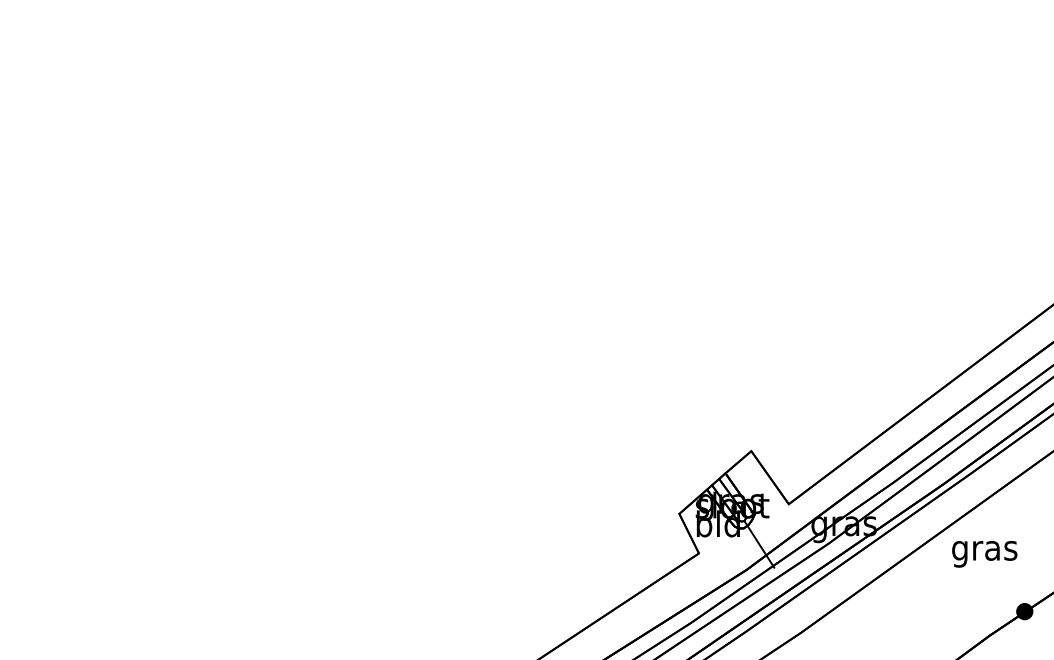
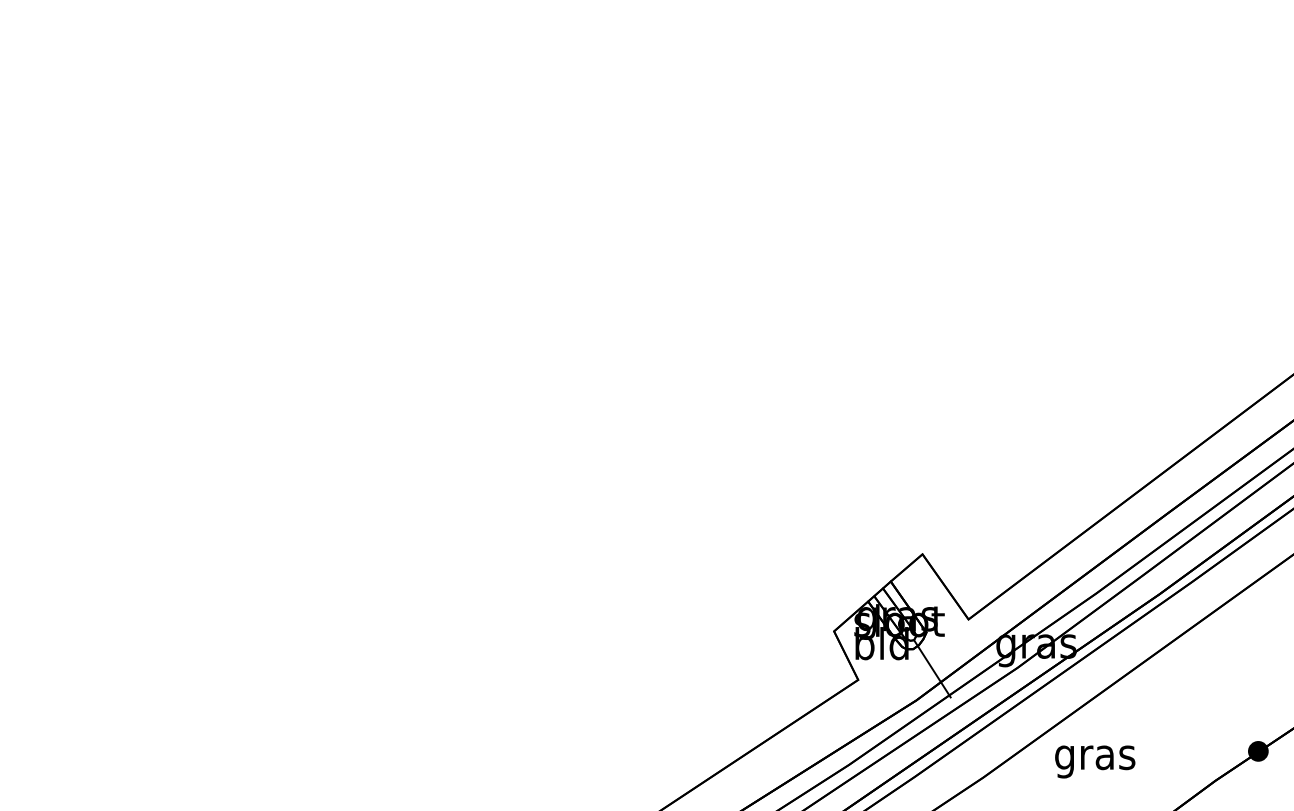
text: (984, 553) -> (1095, 761), moved

